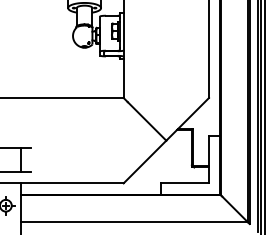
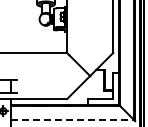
line: (133, 222) -> (72, 120), solid -> dashed

